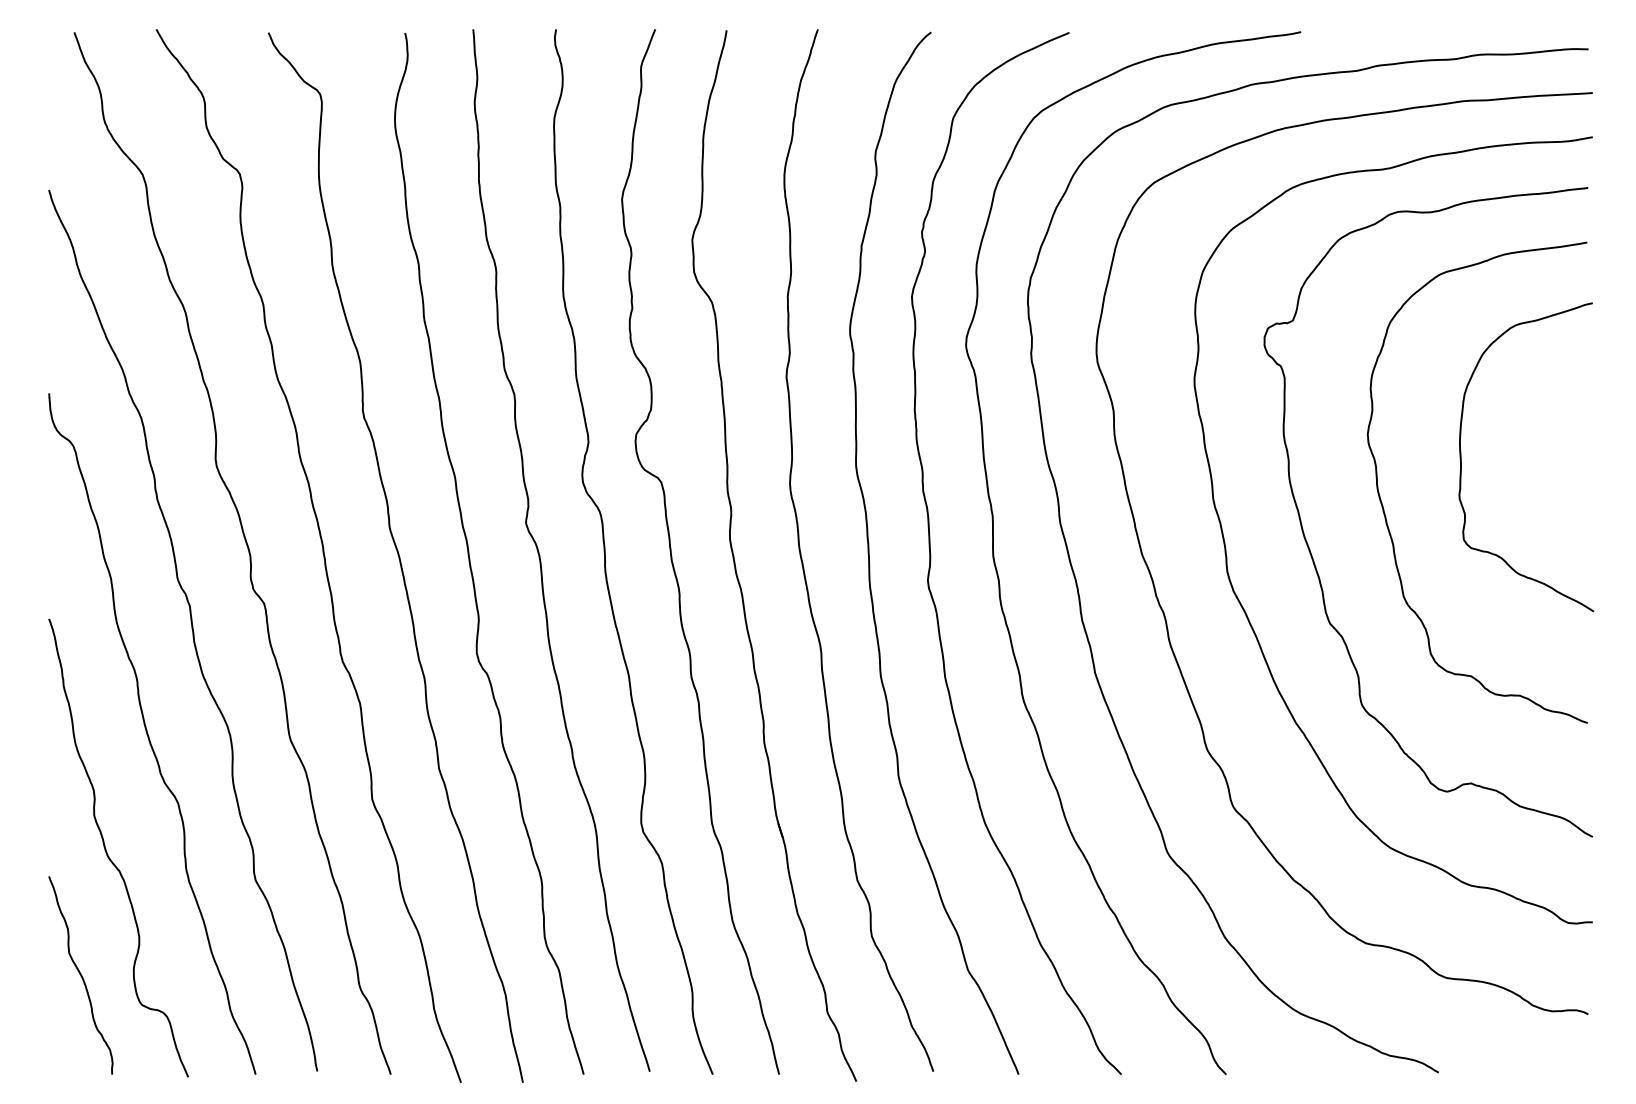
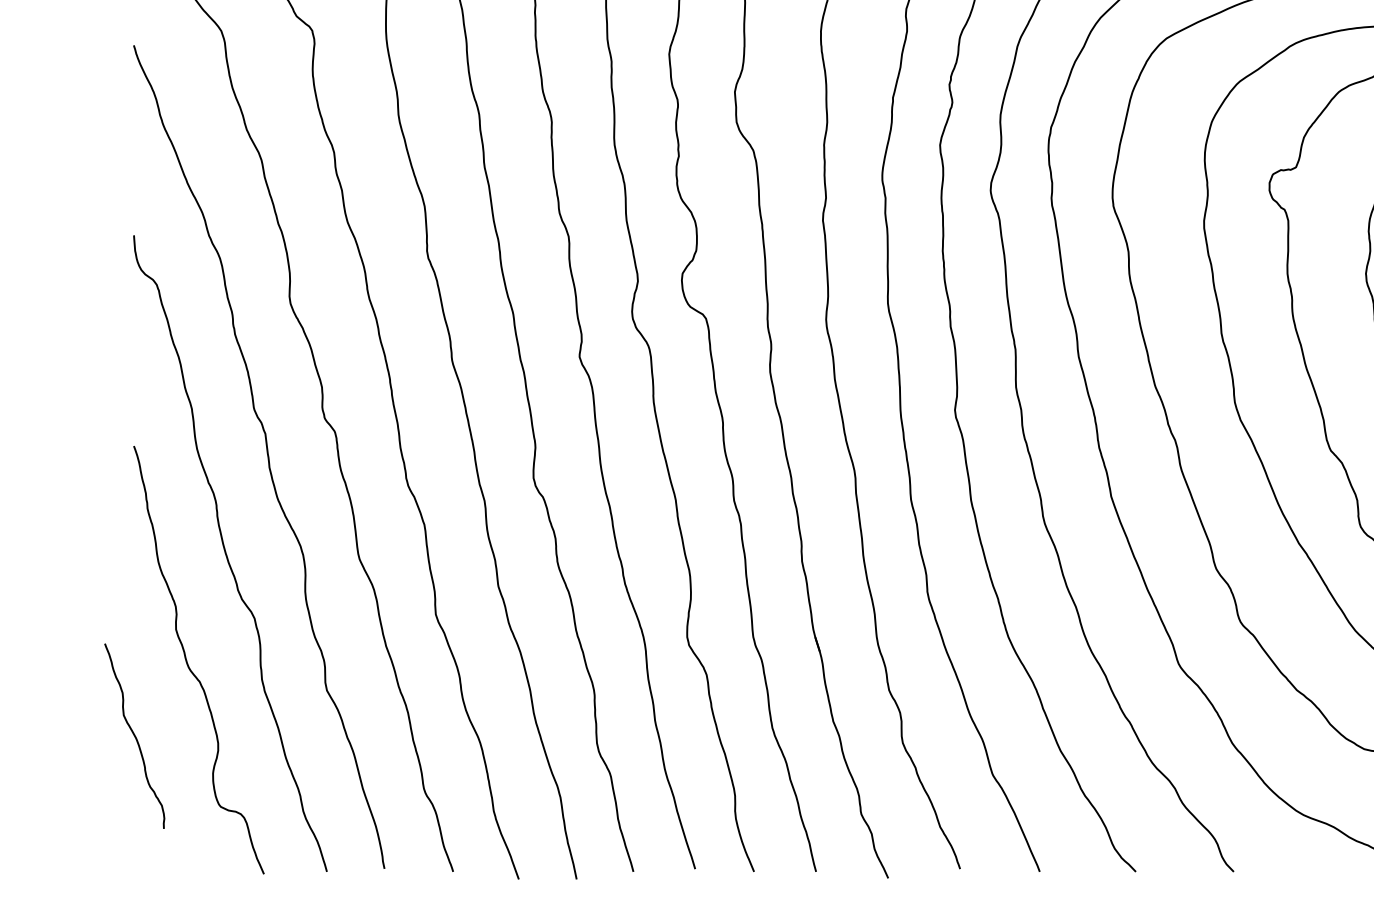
curve: (80, 975) -> (134, 736), moved

